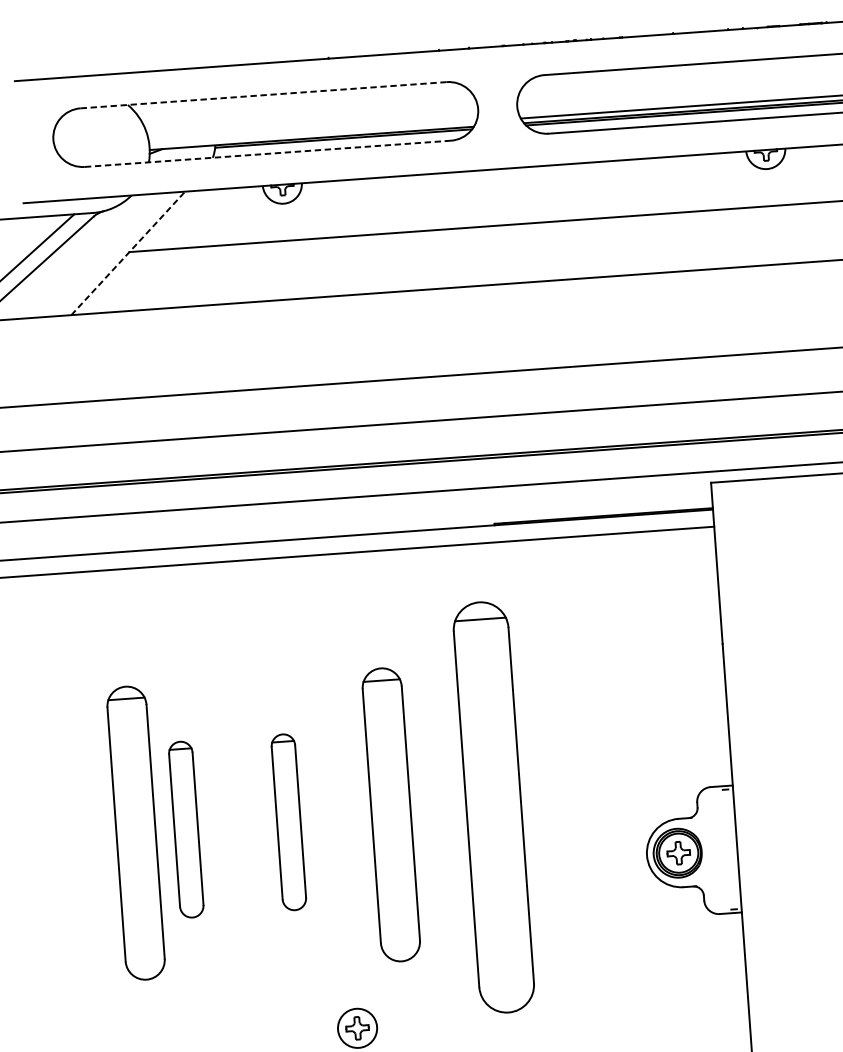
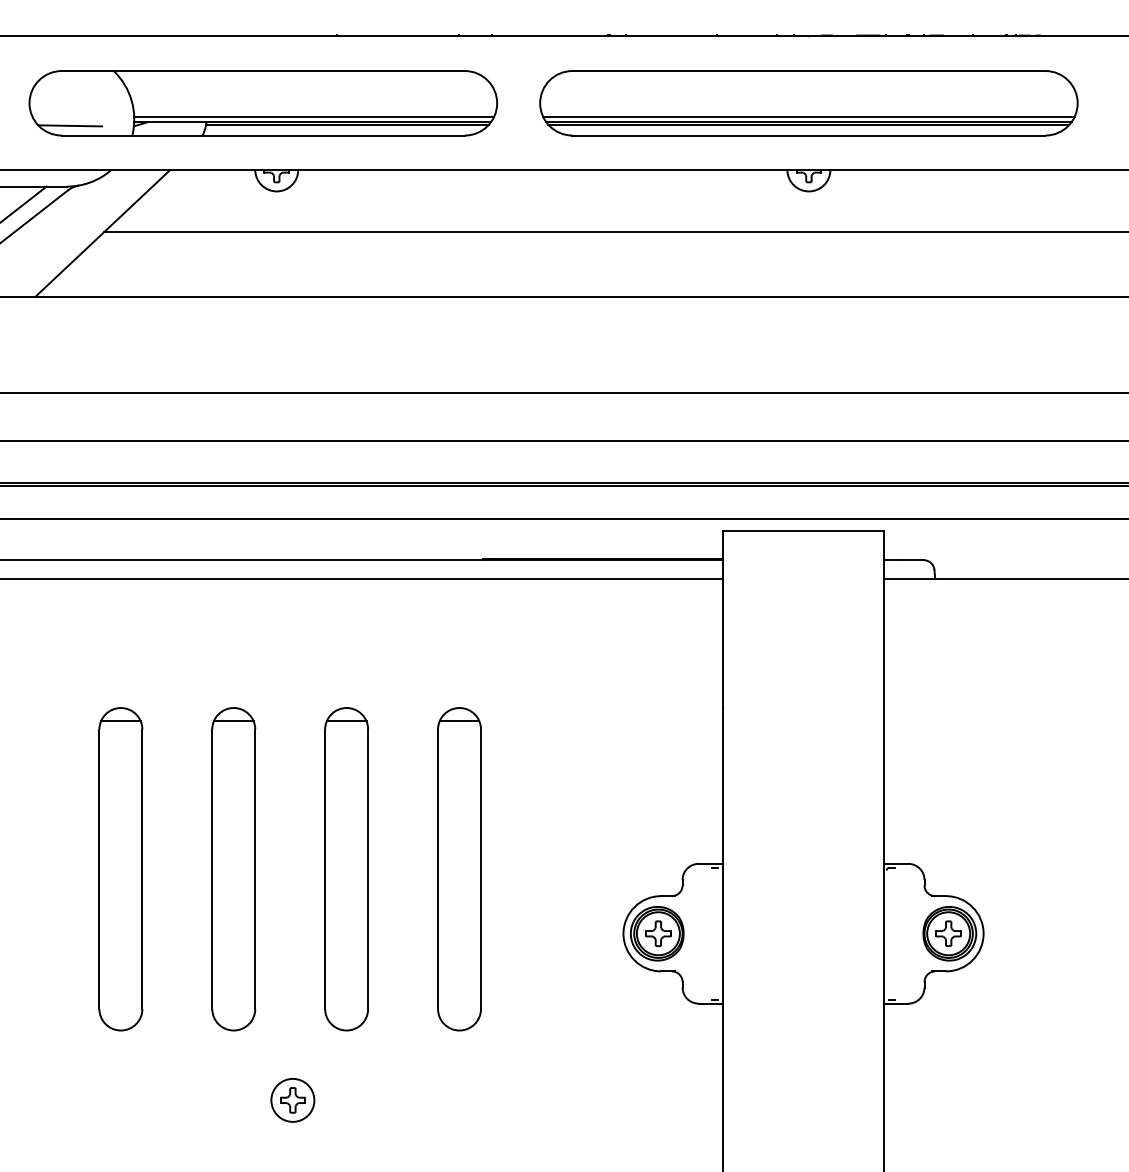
line: (263, 95) -> (263, 71), dashed -> solid
line: (313, 133) -> (314, 116), added
line: (268, 153) -> (263, 135), dashed -> solid
line: (92, 157) -> (70, 125), added
line: (128, 253) -> (102, 233), dashed -> solid
part: (493, 807) -> (459, 869), size x0.71
part: (288, 822) -> (233, 869), size x1.67
part: (185, 829) -> (120, 869), size x1.67
part: (135, 833) -> (65, 869), removed

